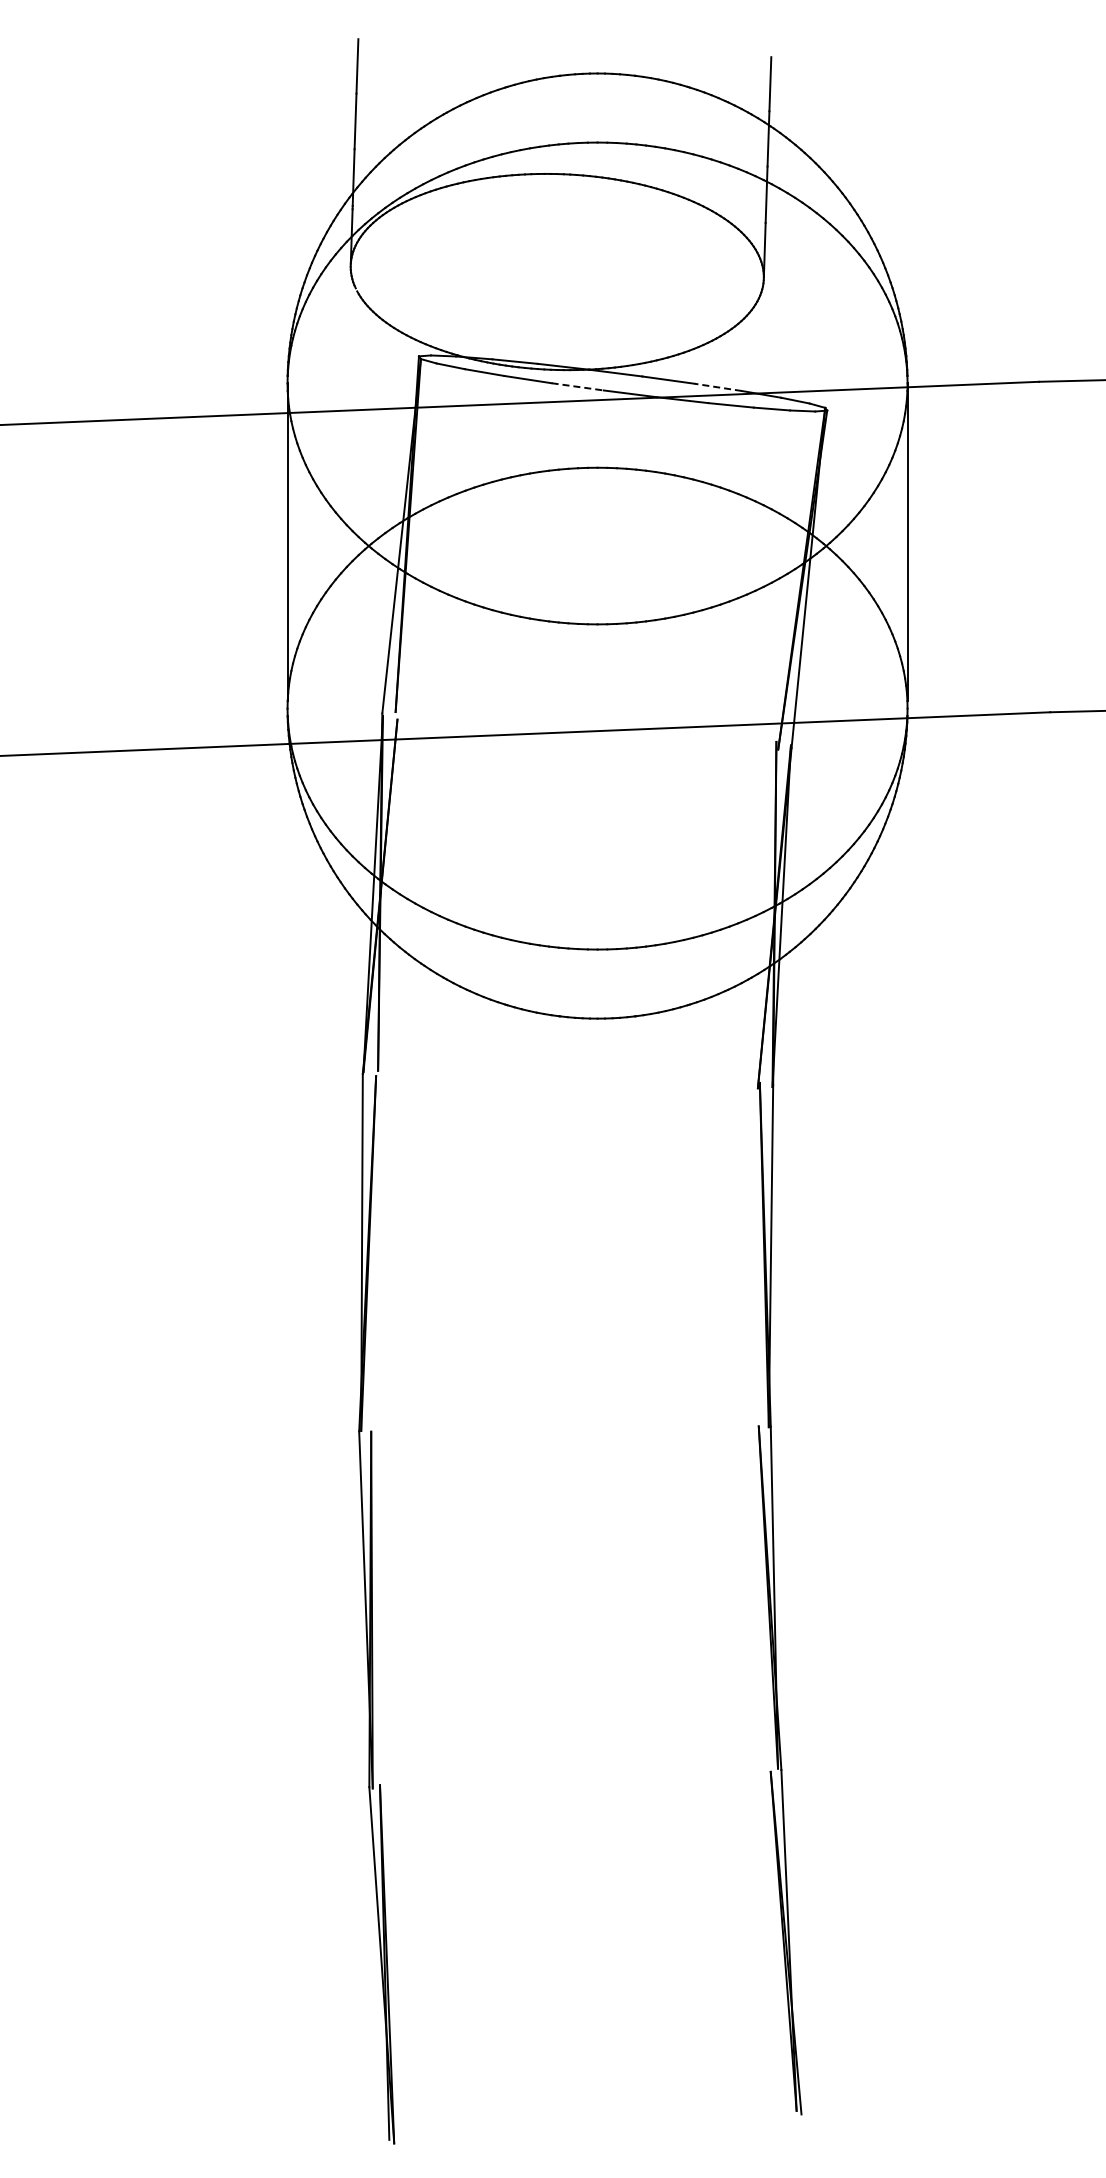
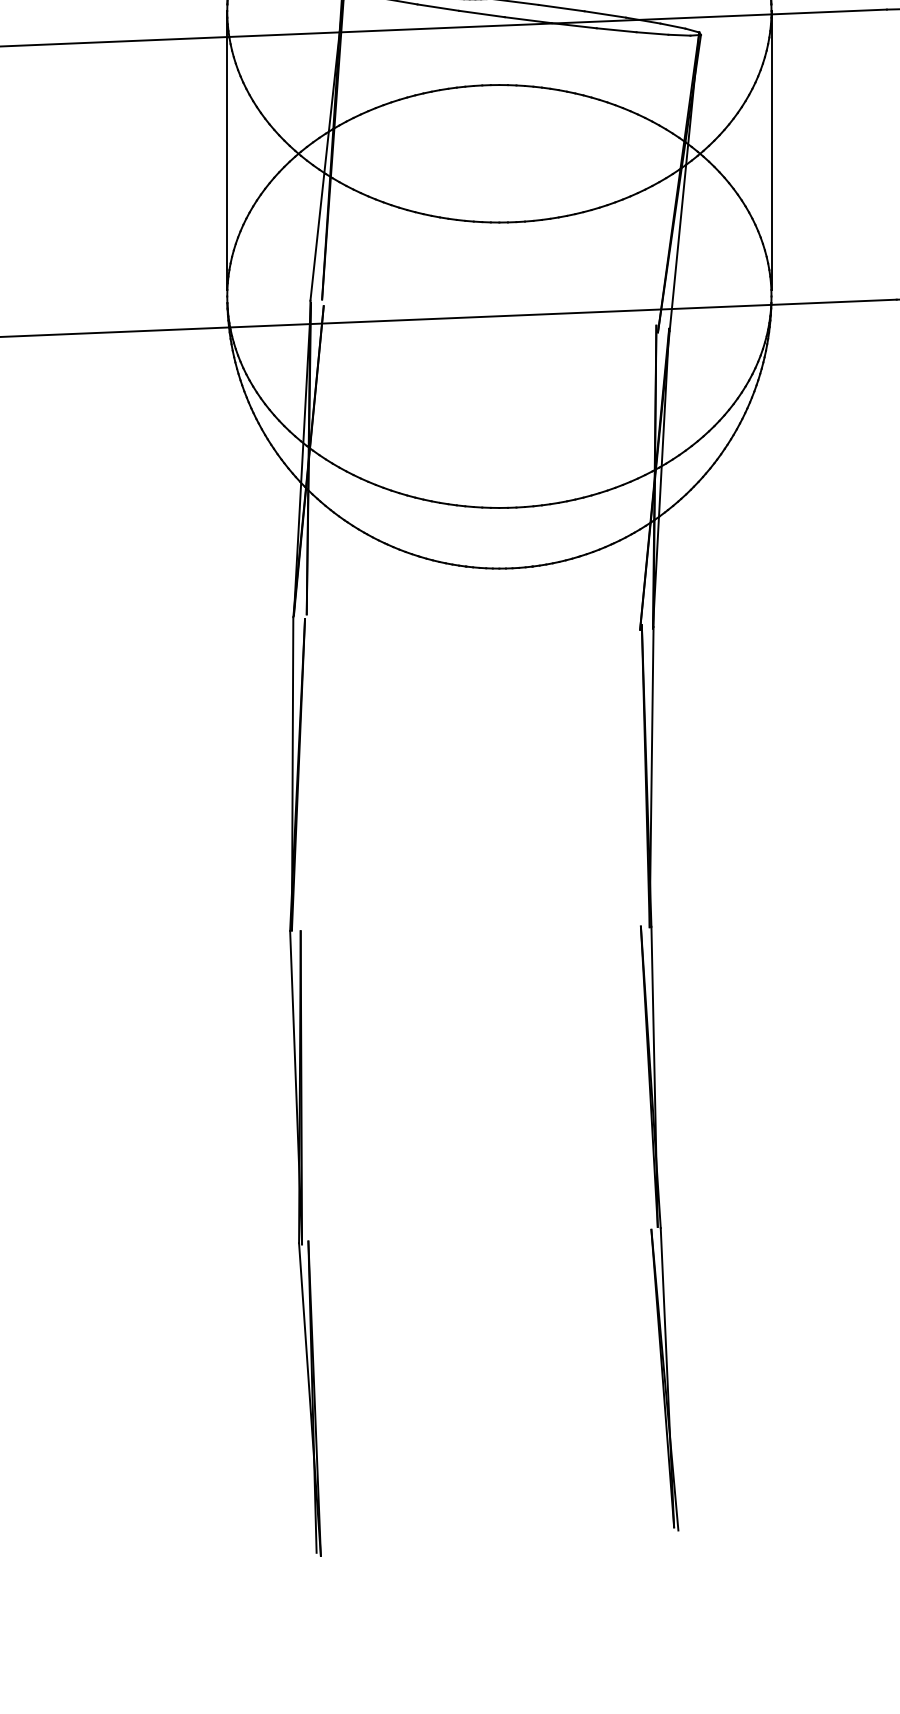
line: (578, 386) -> (482, 13), dashed -> solid
line: (718, 387) -> (605, 14), dashed -> solid

